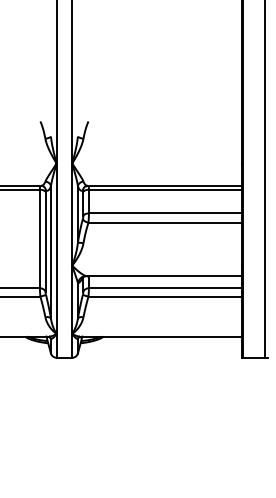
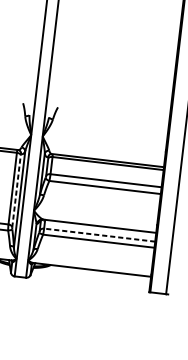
line: (45, 241) -> (16, 190), solid -> dashed
line: (164, 288) -> (99, 235), solid -> dashed

